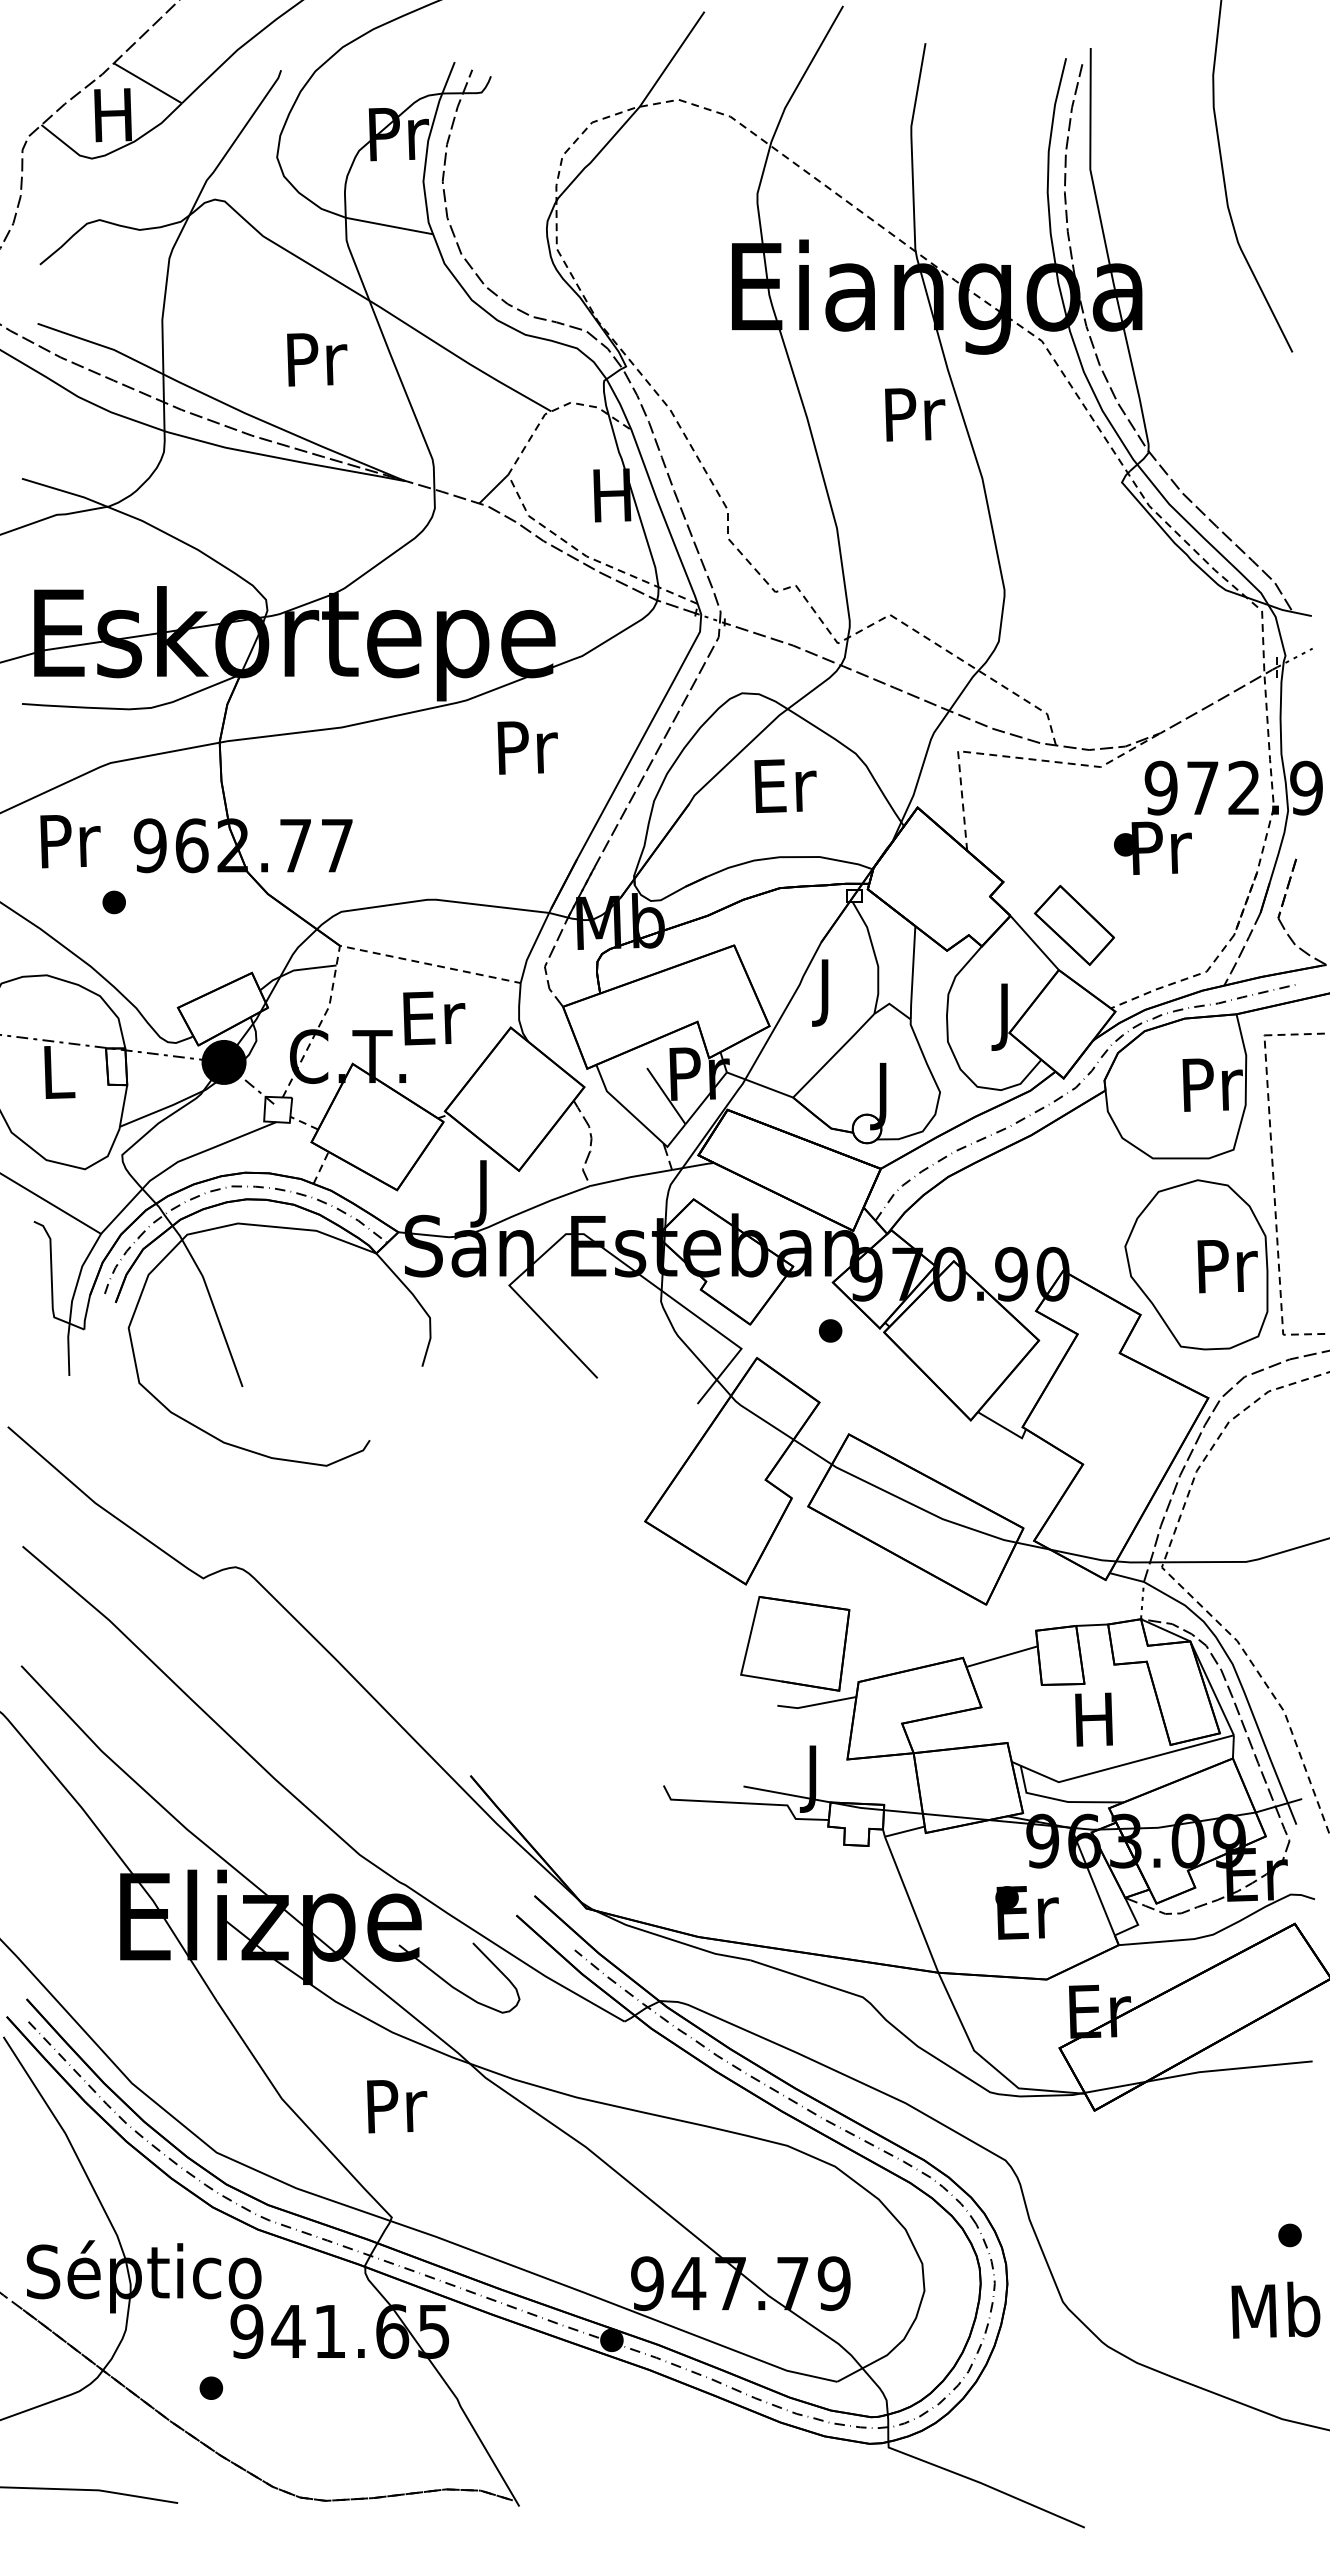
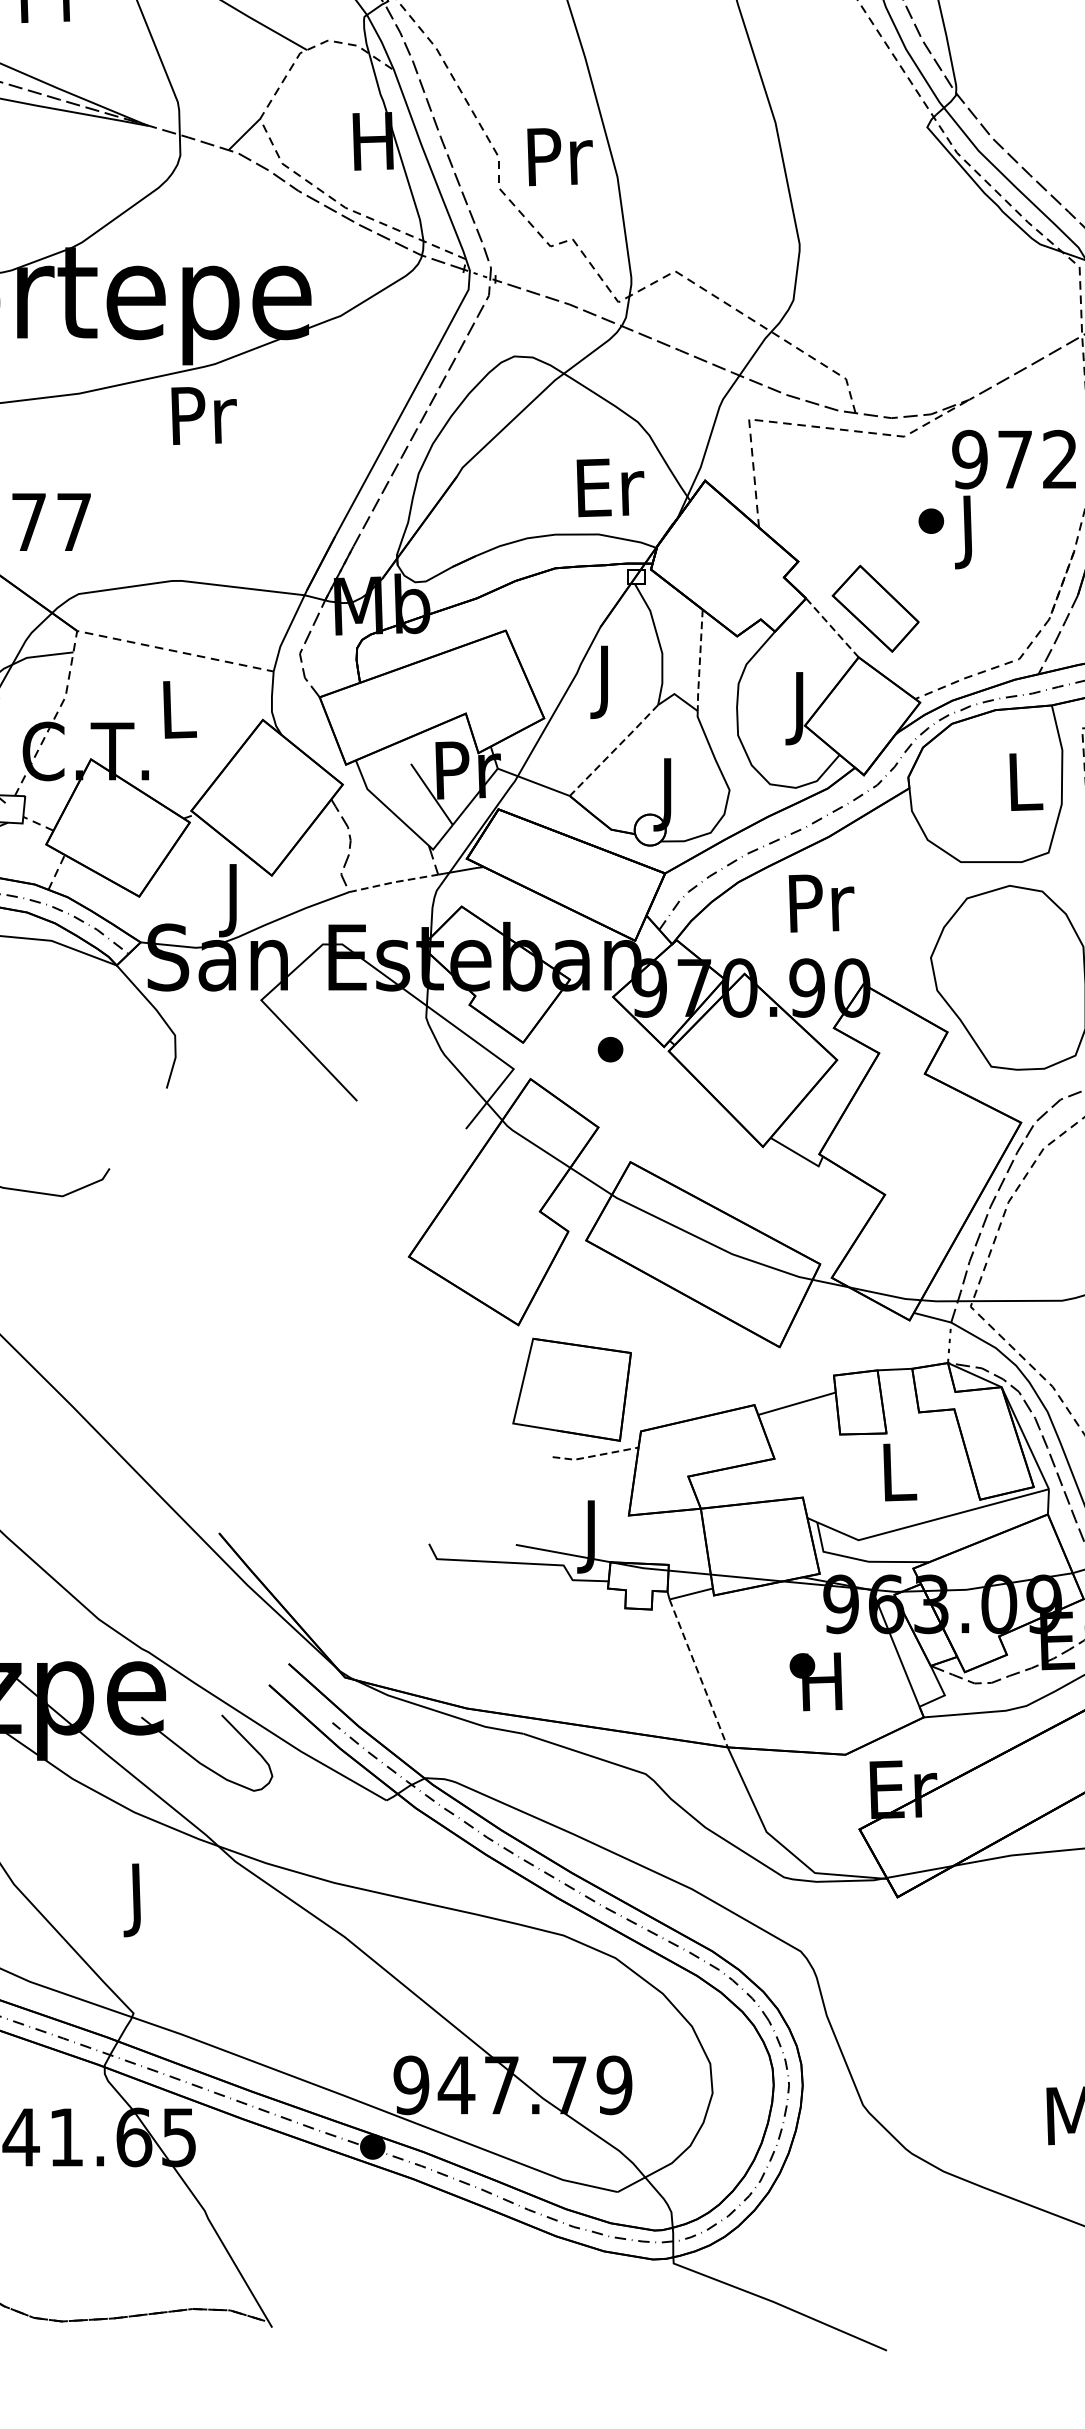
text: (915, 414) -> (560, 156), moved
text: (527, 747) -> (203, 415), moved
text: (785, 785) -> (610, 487), moved
text: (1161, 855) -> (970, 532), Pr -> J
line: (1035, 943) -> (833, 628), solid -> dashed
line: (912, 973) -> (699, 661), solid -> dashed
text: (434, 1018) -> (179, 710), Er -> L
line: (834, 1055) -> (614, 750), solid -> dashed
text: (1212, 1084) -> (1025, 781), Pr -> L
line: (630, 1177) -> (393, 882), solid -> dashed
text: (1227, 1266) -> (821, 903), moved
line: (816, 1704) -> (595, 1455), solid -> dashed
text: (1093, 1719) -> (896, 1472), H -> L
line: (911, 1905) -> (698, 1674), solid -> dashed
text: (1027, 1912) -> (824, 1681), Er -> H
text: (397, 2113) -> (139, 1900), Pr -> J

